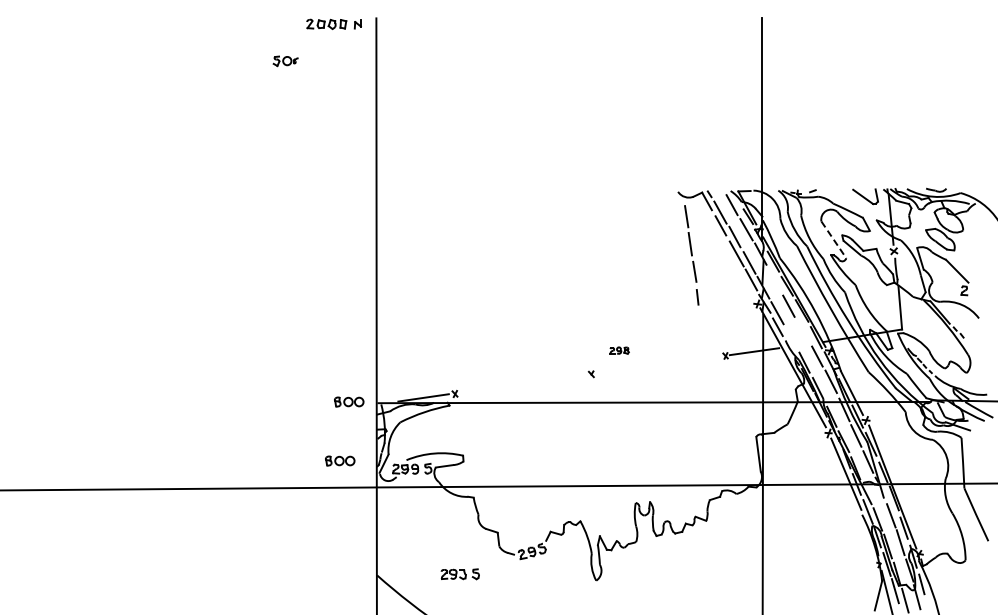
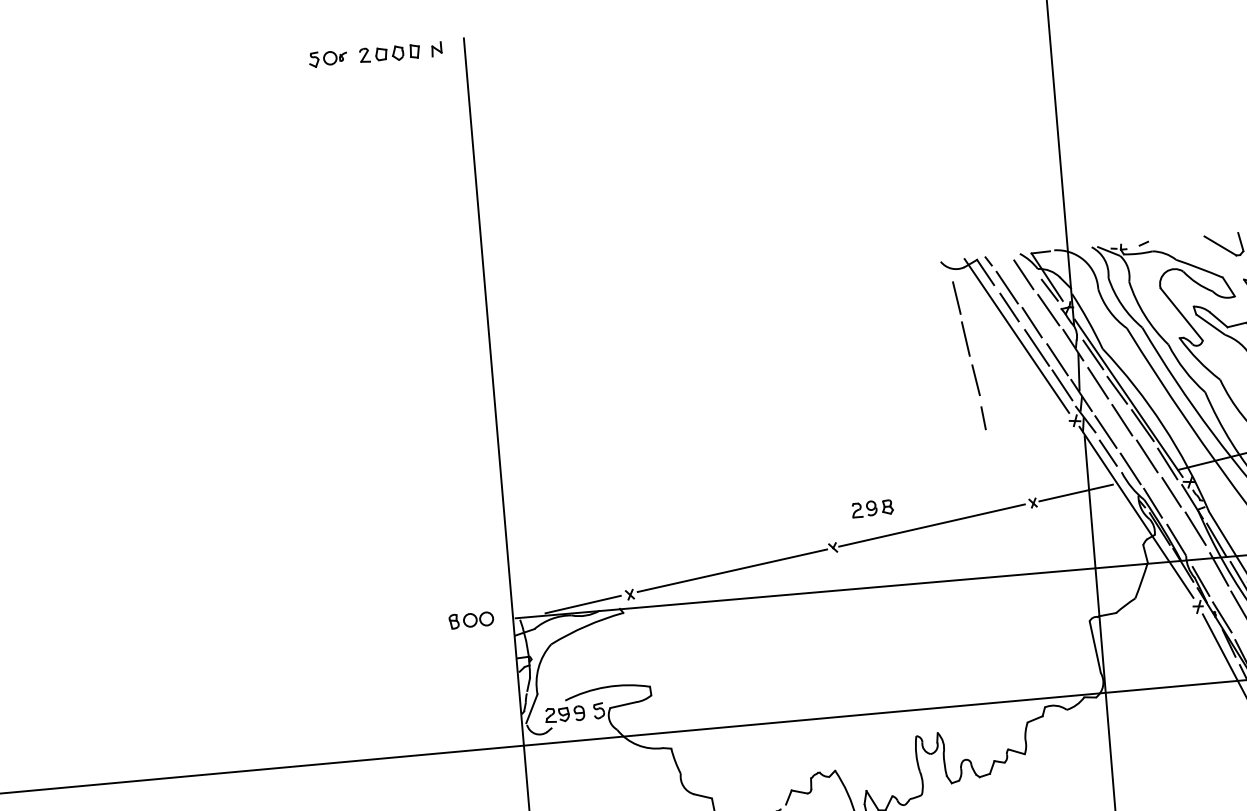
part: (285, 61) -> (327, 59), moved
line: (834, 240) -> (1182, 315), dashed -> solid
line: (724, 244) -> (1017, 335), added
line: (774, 280) -> (1097, 383), added
line: (803, 331) -> (1147, 456), added
line: (791, 338) -> (1130, 468), added
part: (619, 350) -> (872, 508), size x1.43
line: (657, 364) -> (931, 524), added
line: (523, 383) -> (731, 570), added
part: (340, 460) -> (465, 709), removed

